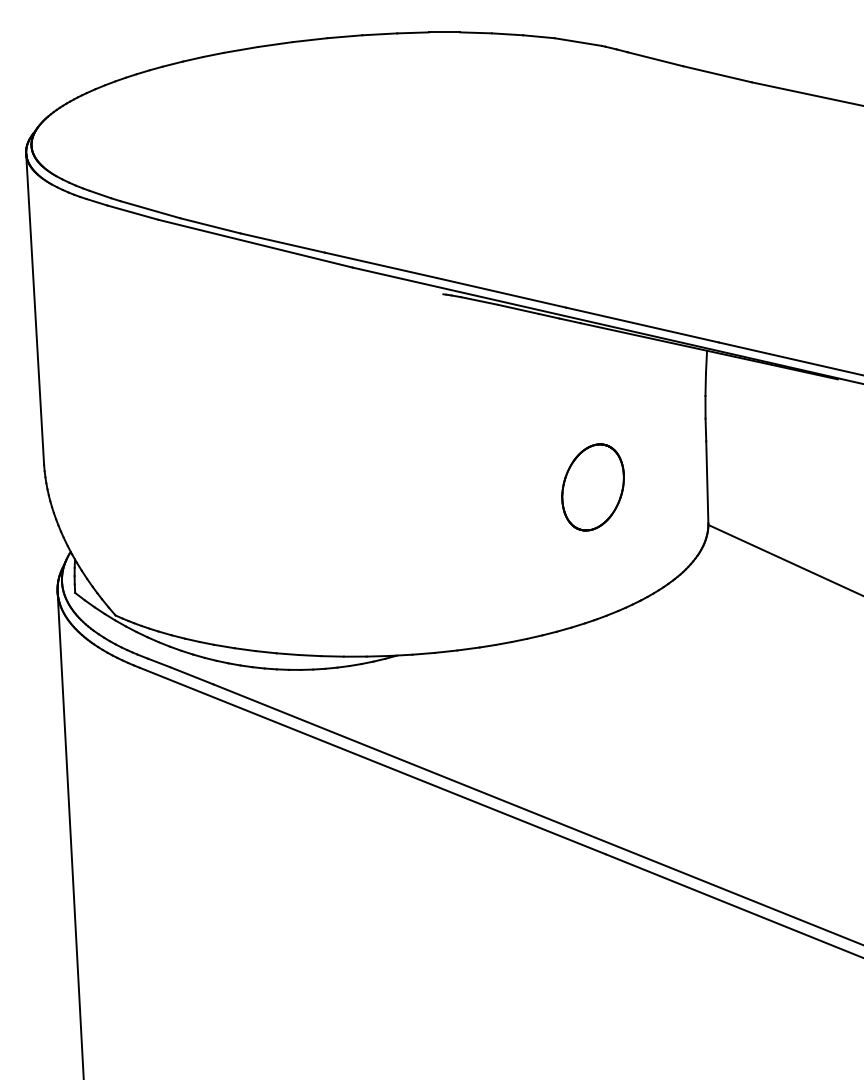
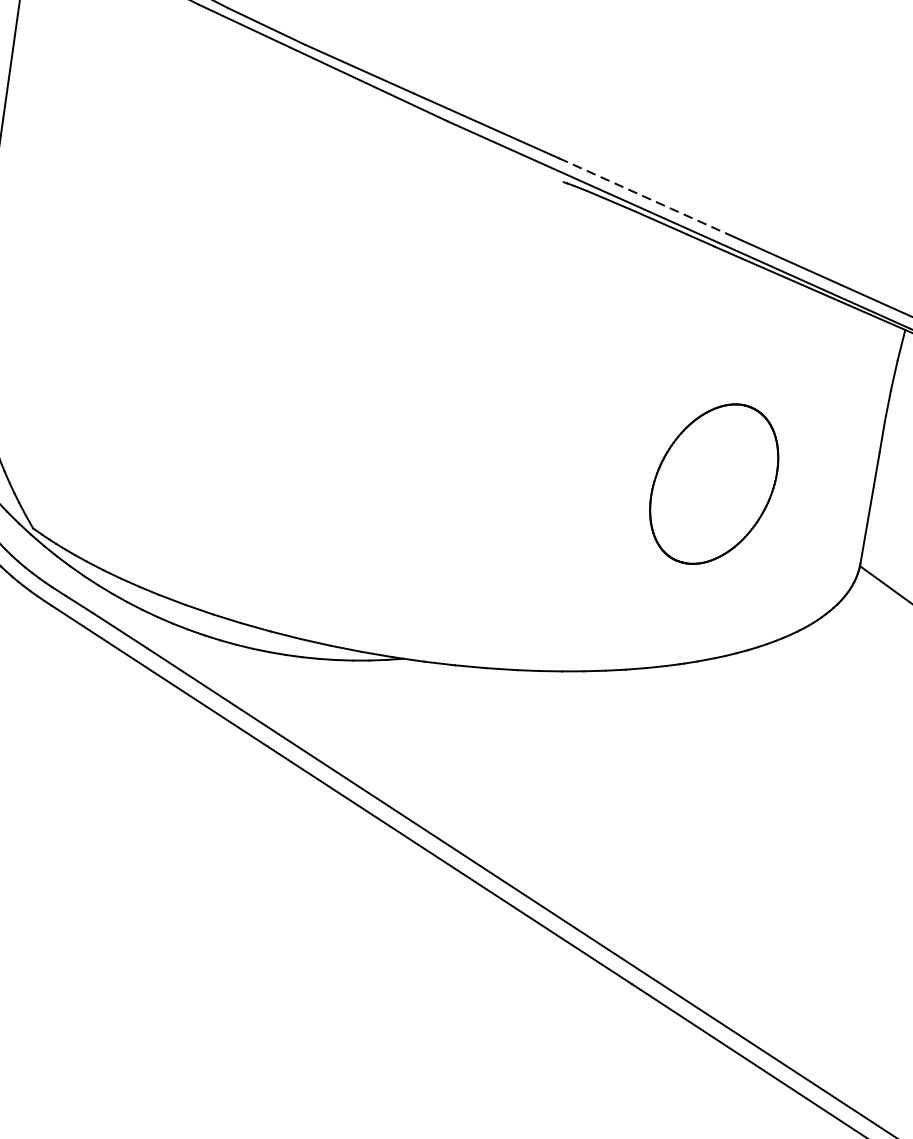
line: (501, 292) -> (642, 195), solid -> dashed
part: (592, 487) -> (713, 484), size x1.4

